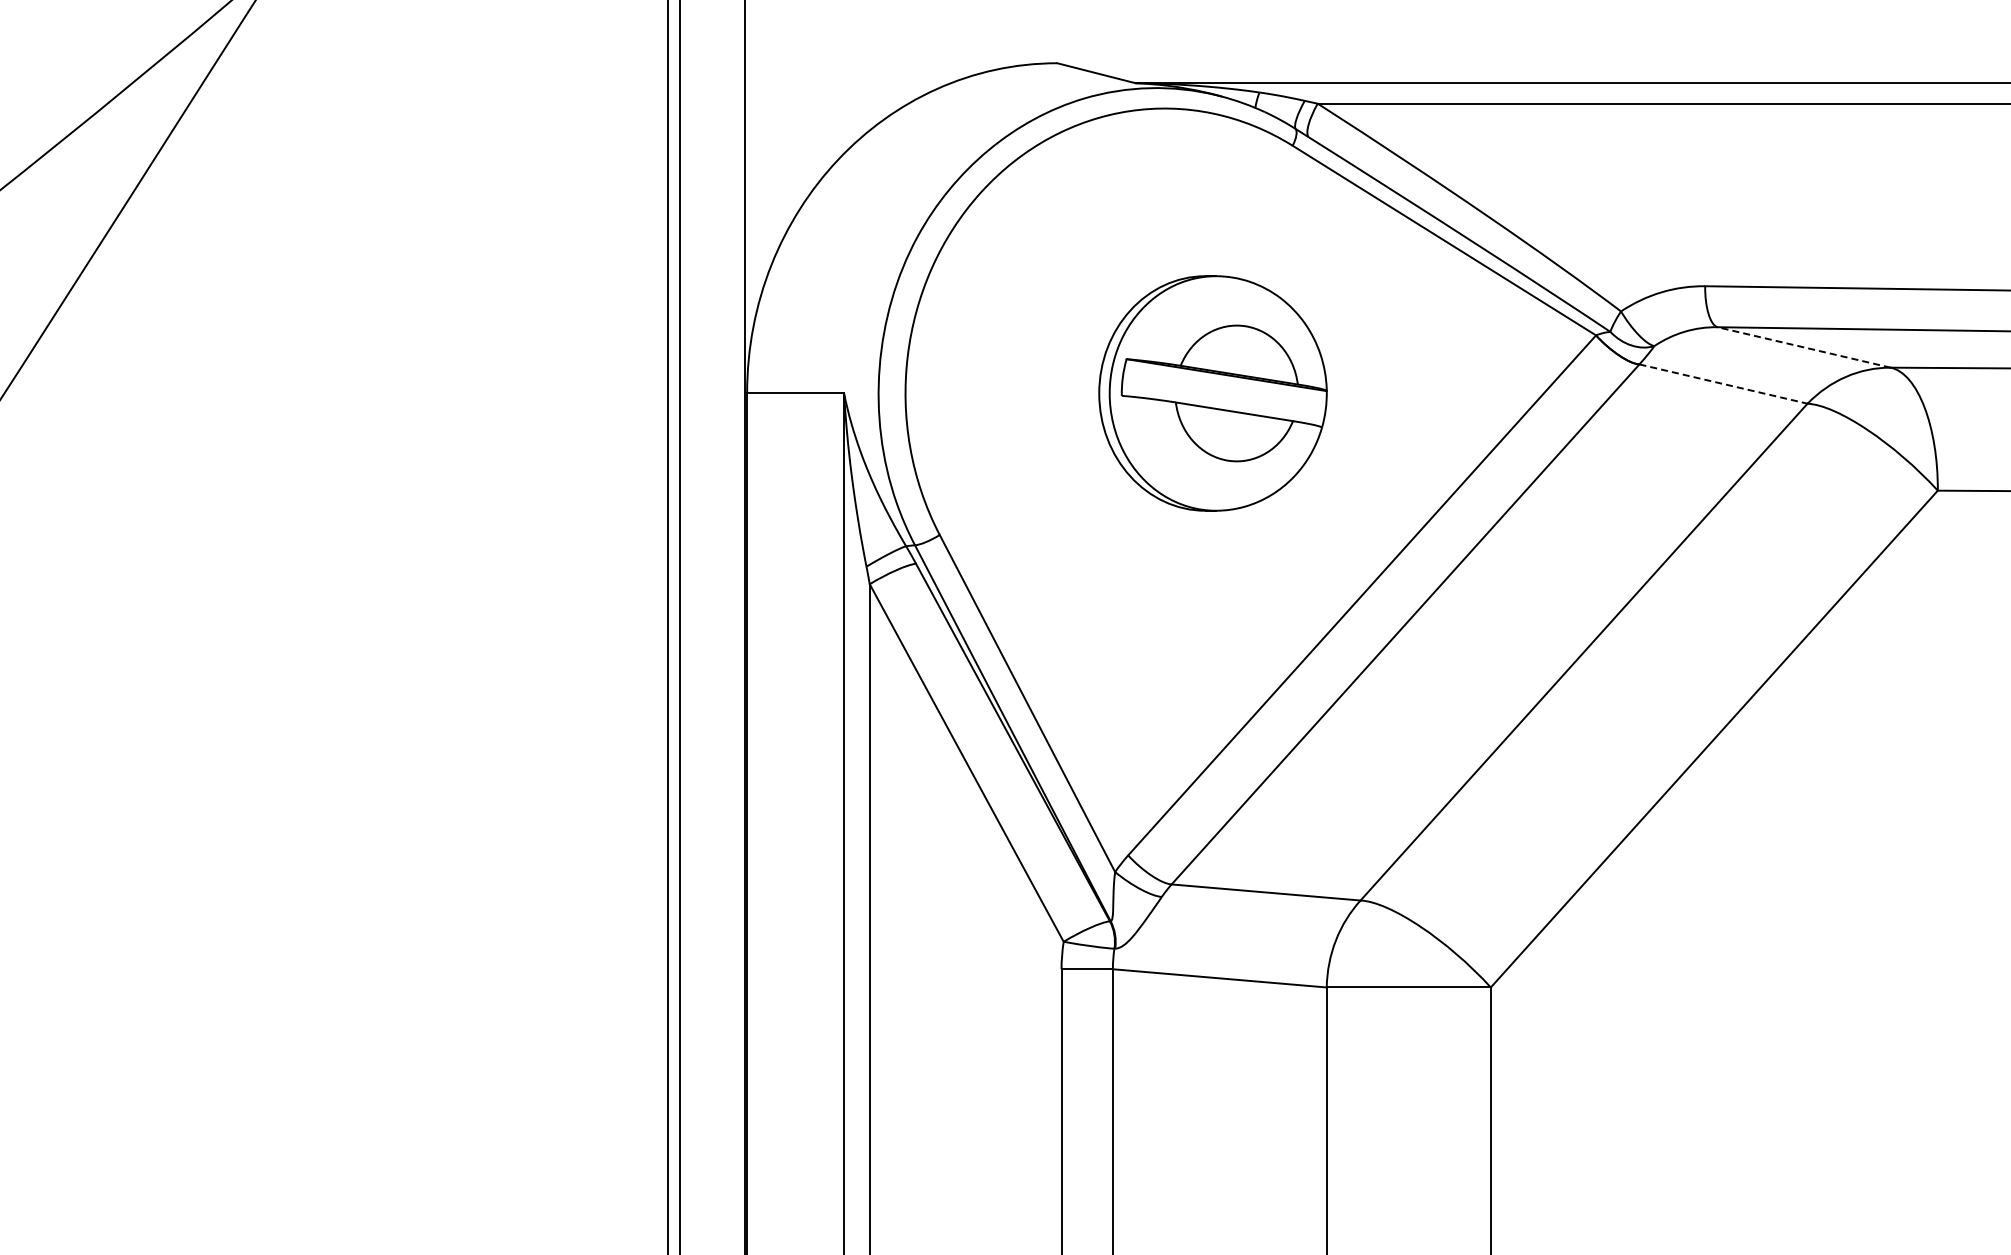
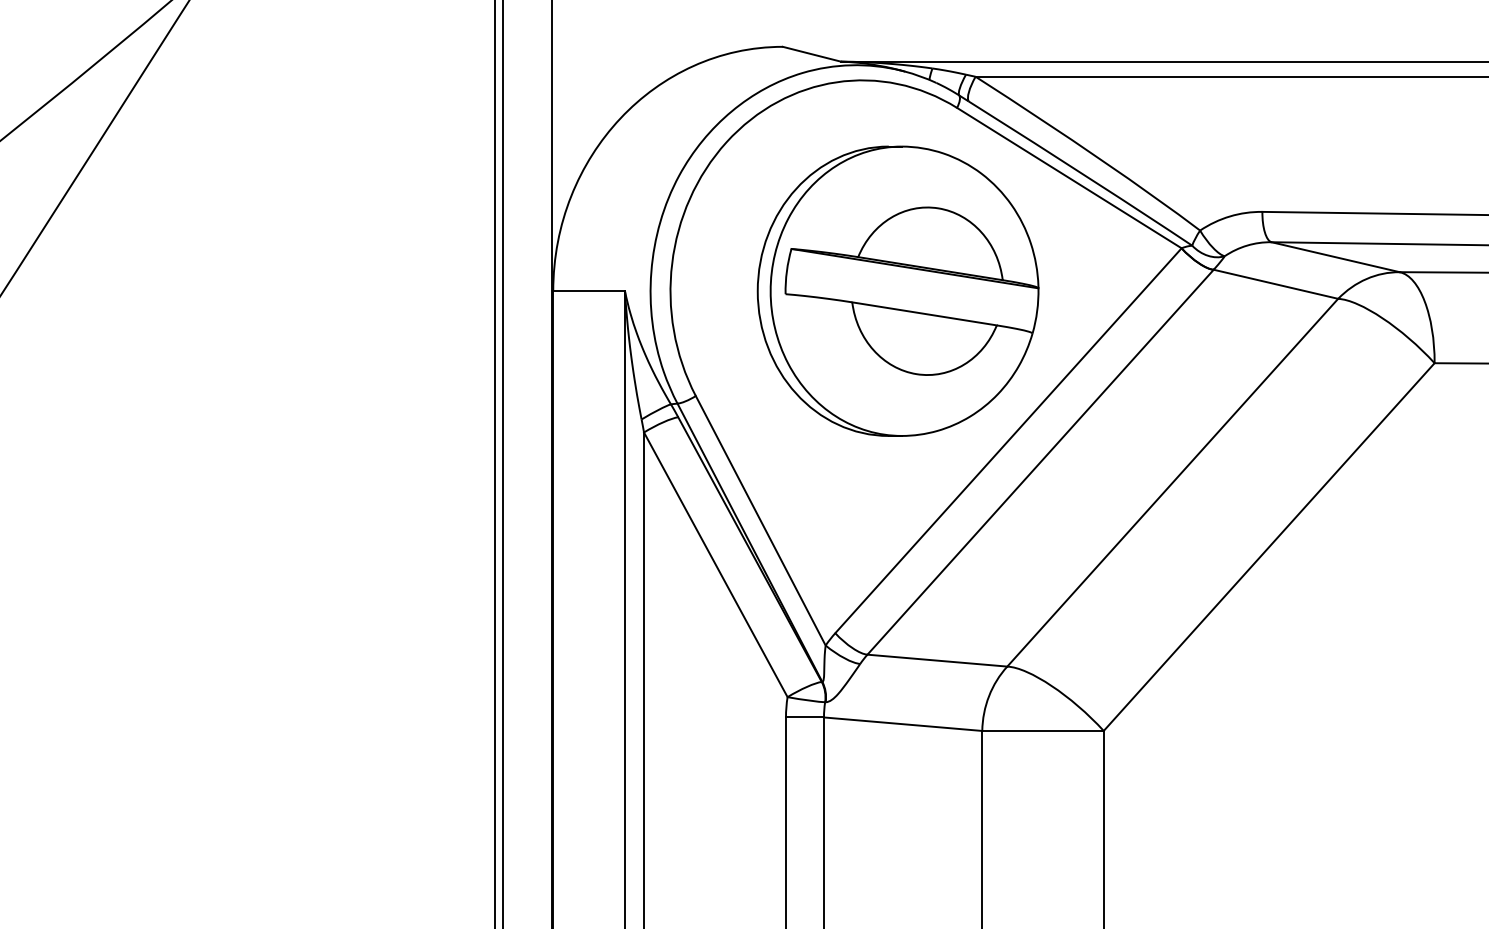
line: (1804, 347) -> (1335, 257), dashed -> solid
line: (1723, 384) -> (1275, 284), dashed -> solid
part: (1212, 393) -> (897, 291), size x1.67

